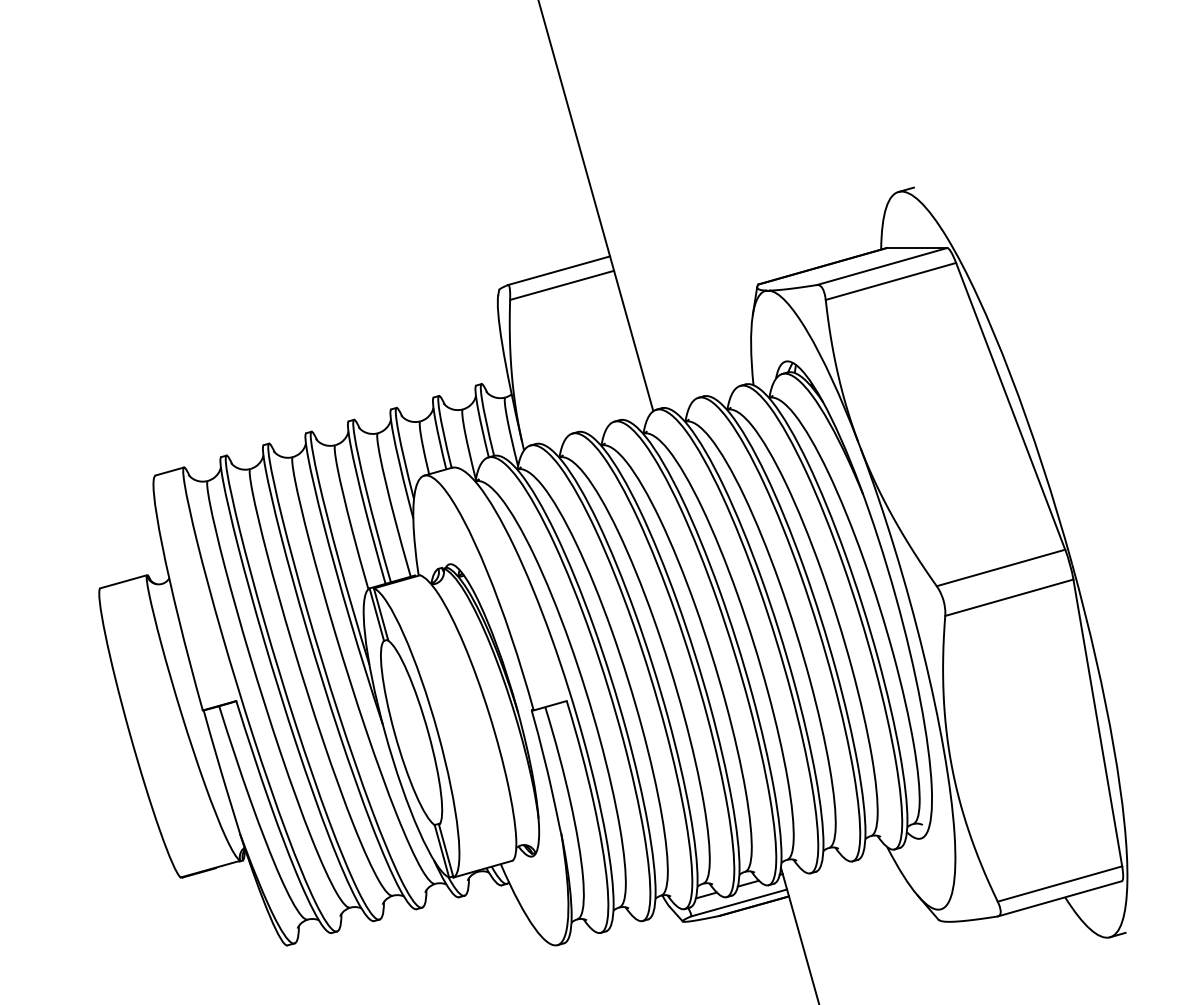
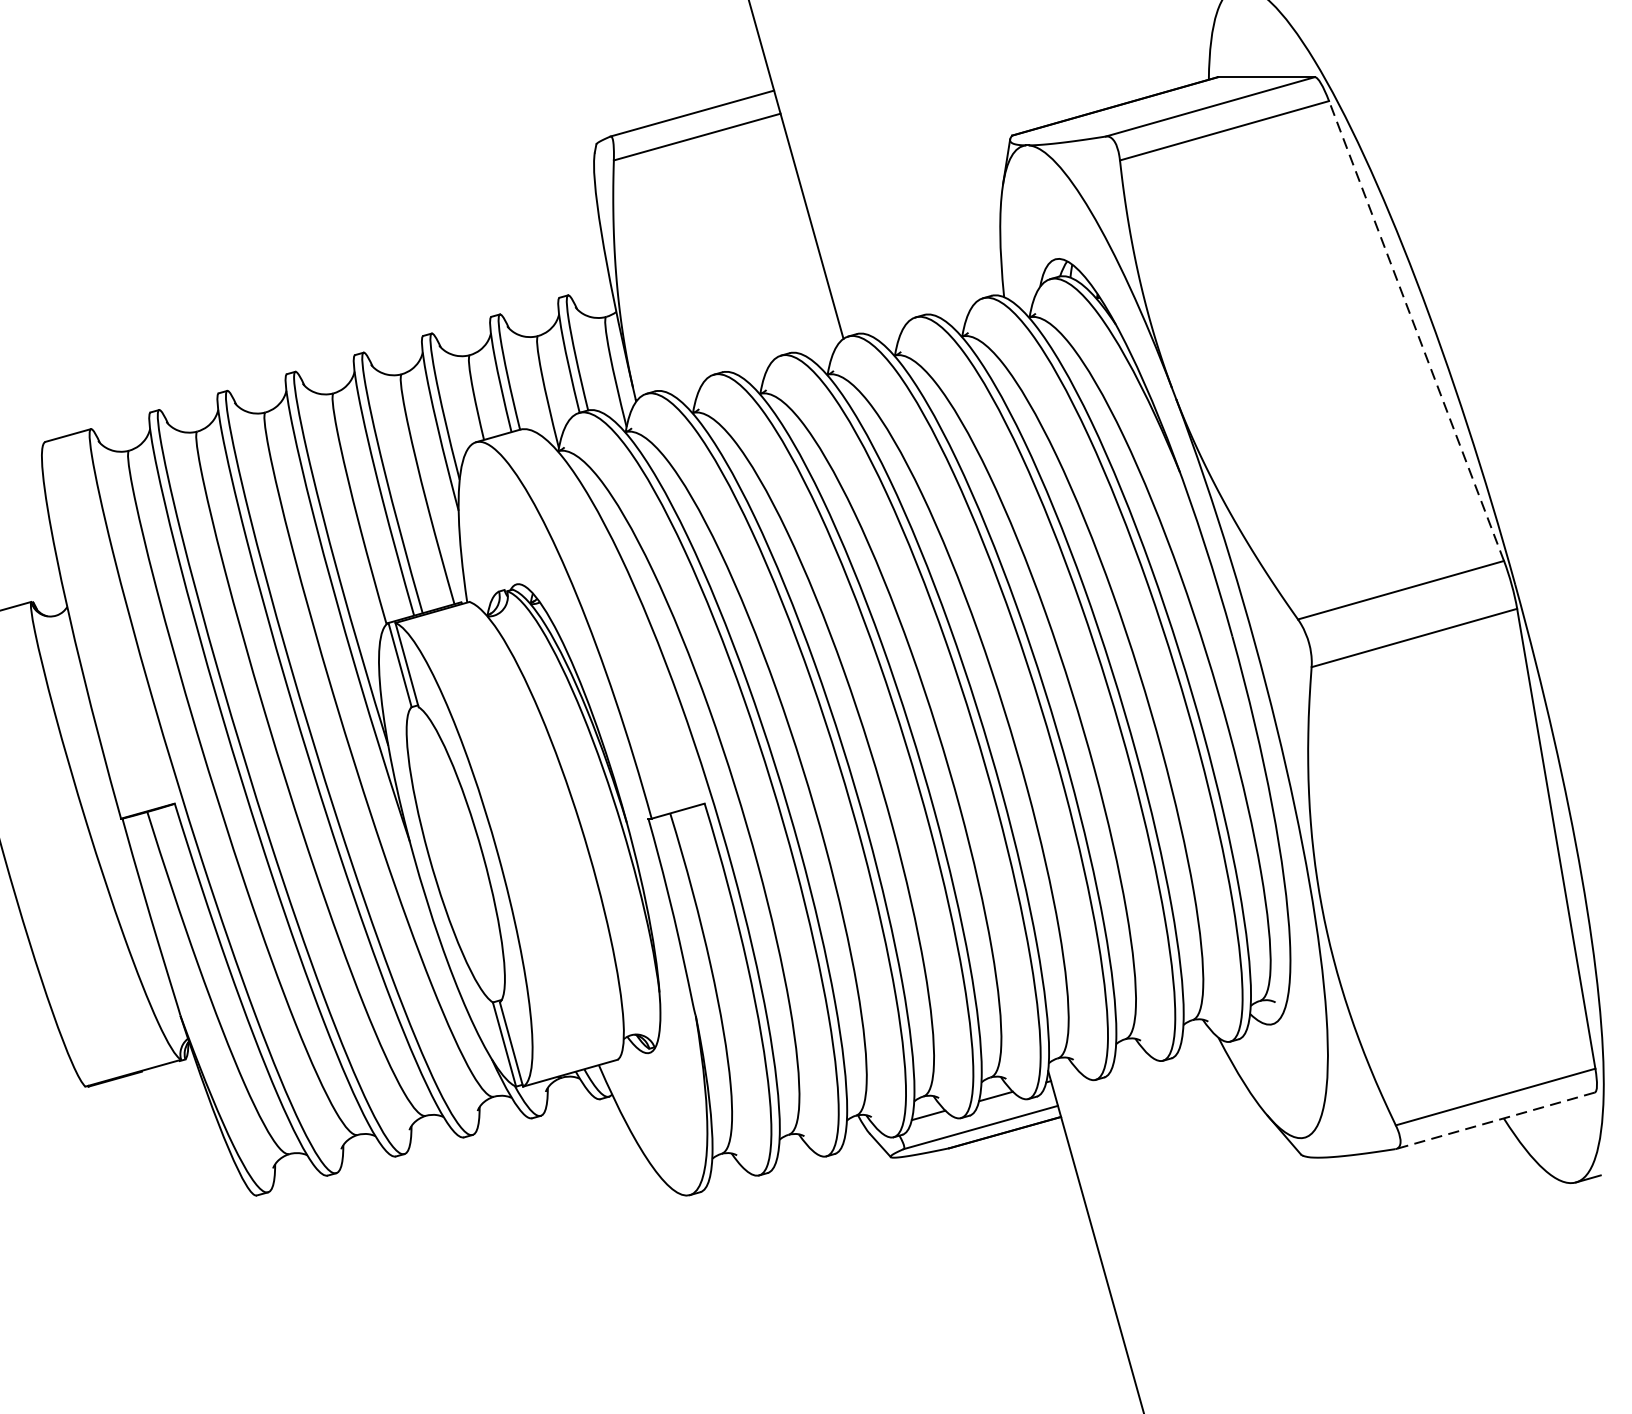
line: (1010, 405) -> (1416, 329), solid -> dashed
line: (1059, 898) -> (1494, 1120), solid -> dashed

